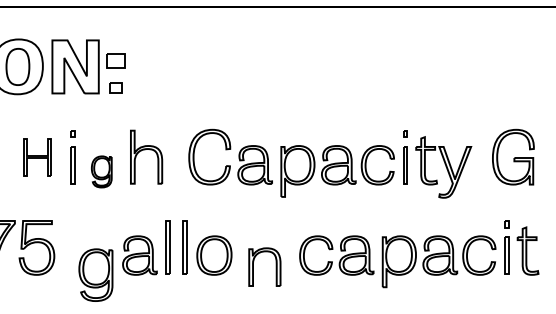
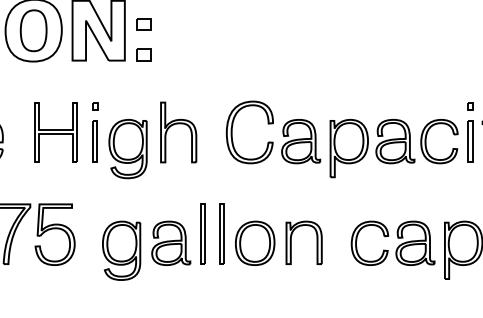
part: (115, 60) -> (143, 23), size x0.71
part: (37, 157) -> (55, 132), size x1.43
part: (101, 171) -> (127, 148), size x1.67
part: (253, 266) -> (291, 242), moved
part: (95, 274) -> (121, 250), moved

